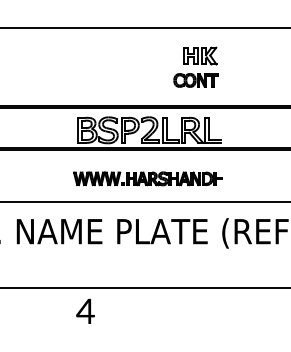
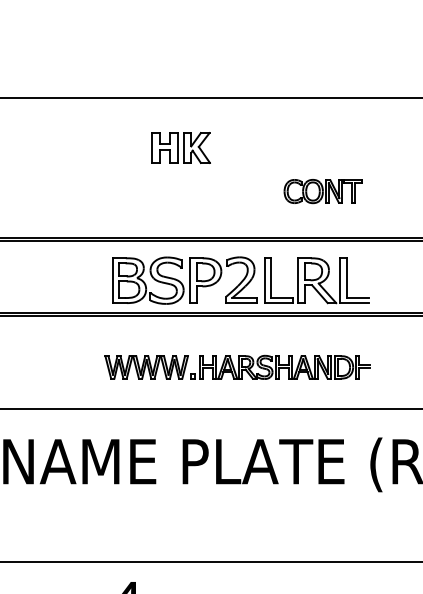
part: (200, 55) -> (181, 146), moved

